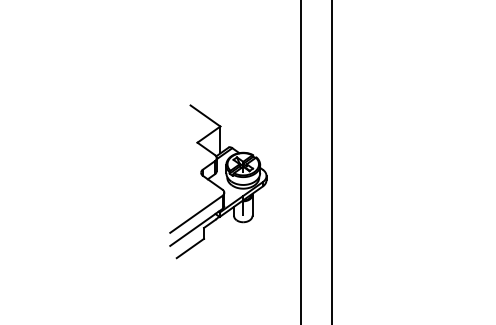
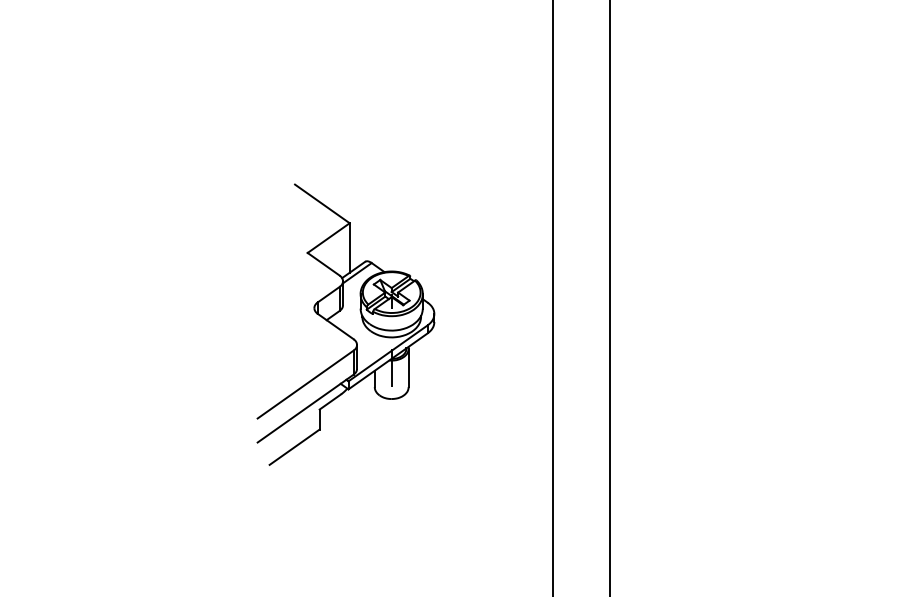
part: (218, 181) -> (346, 324), moved

